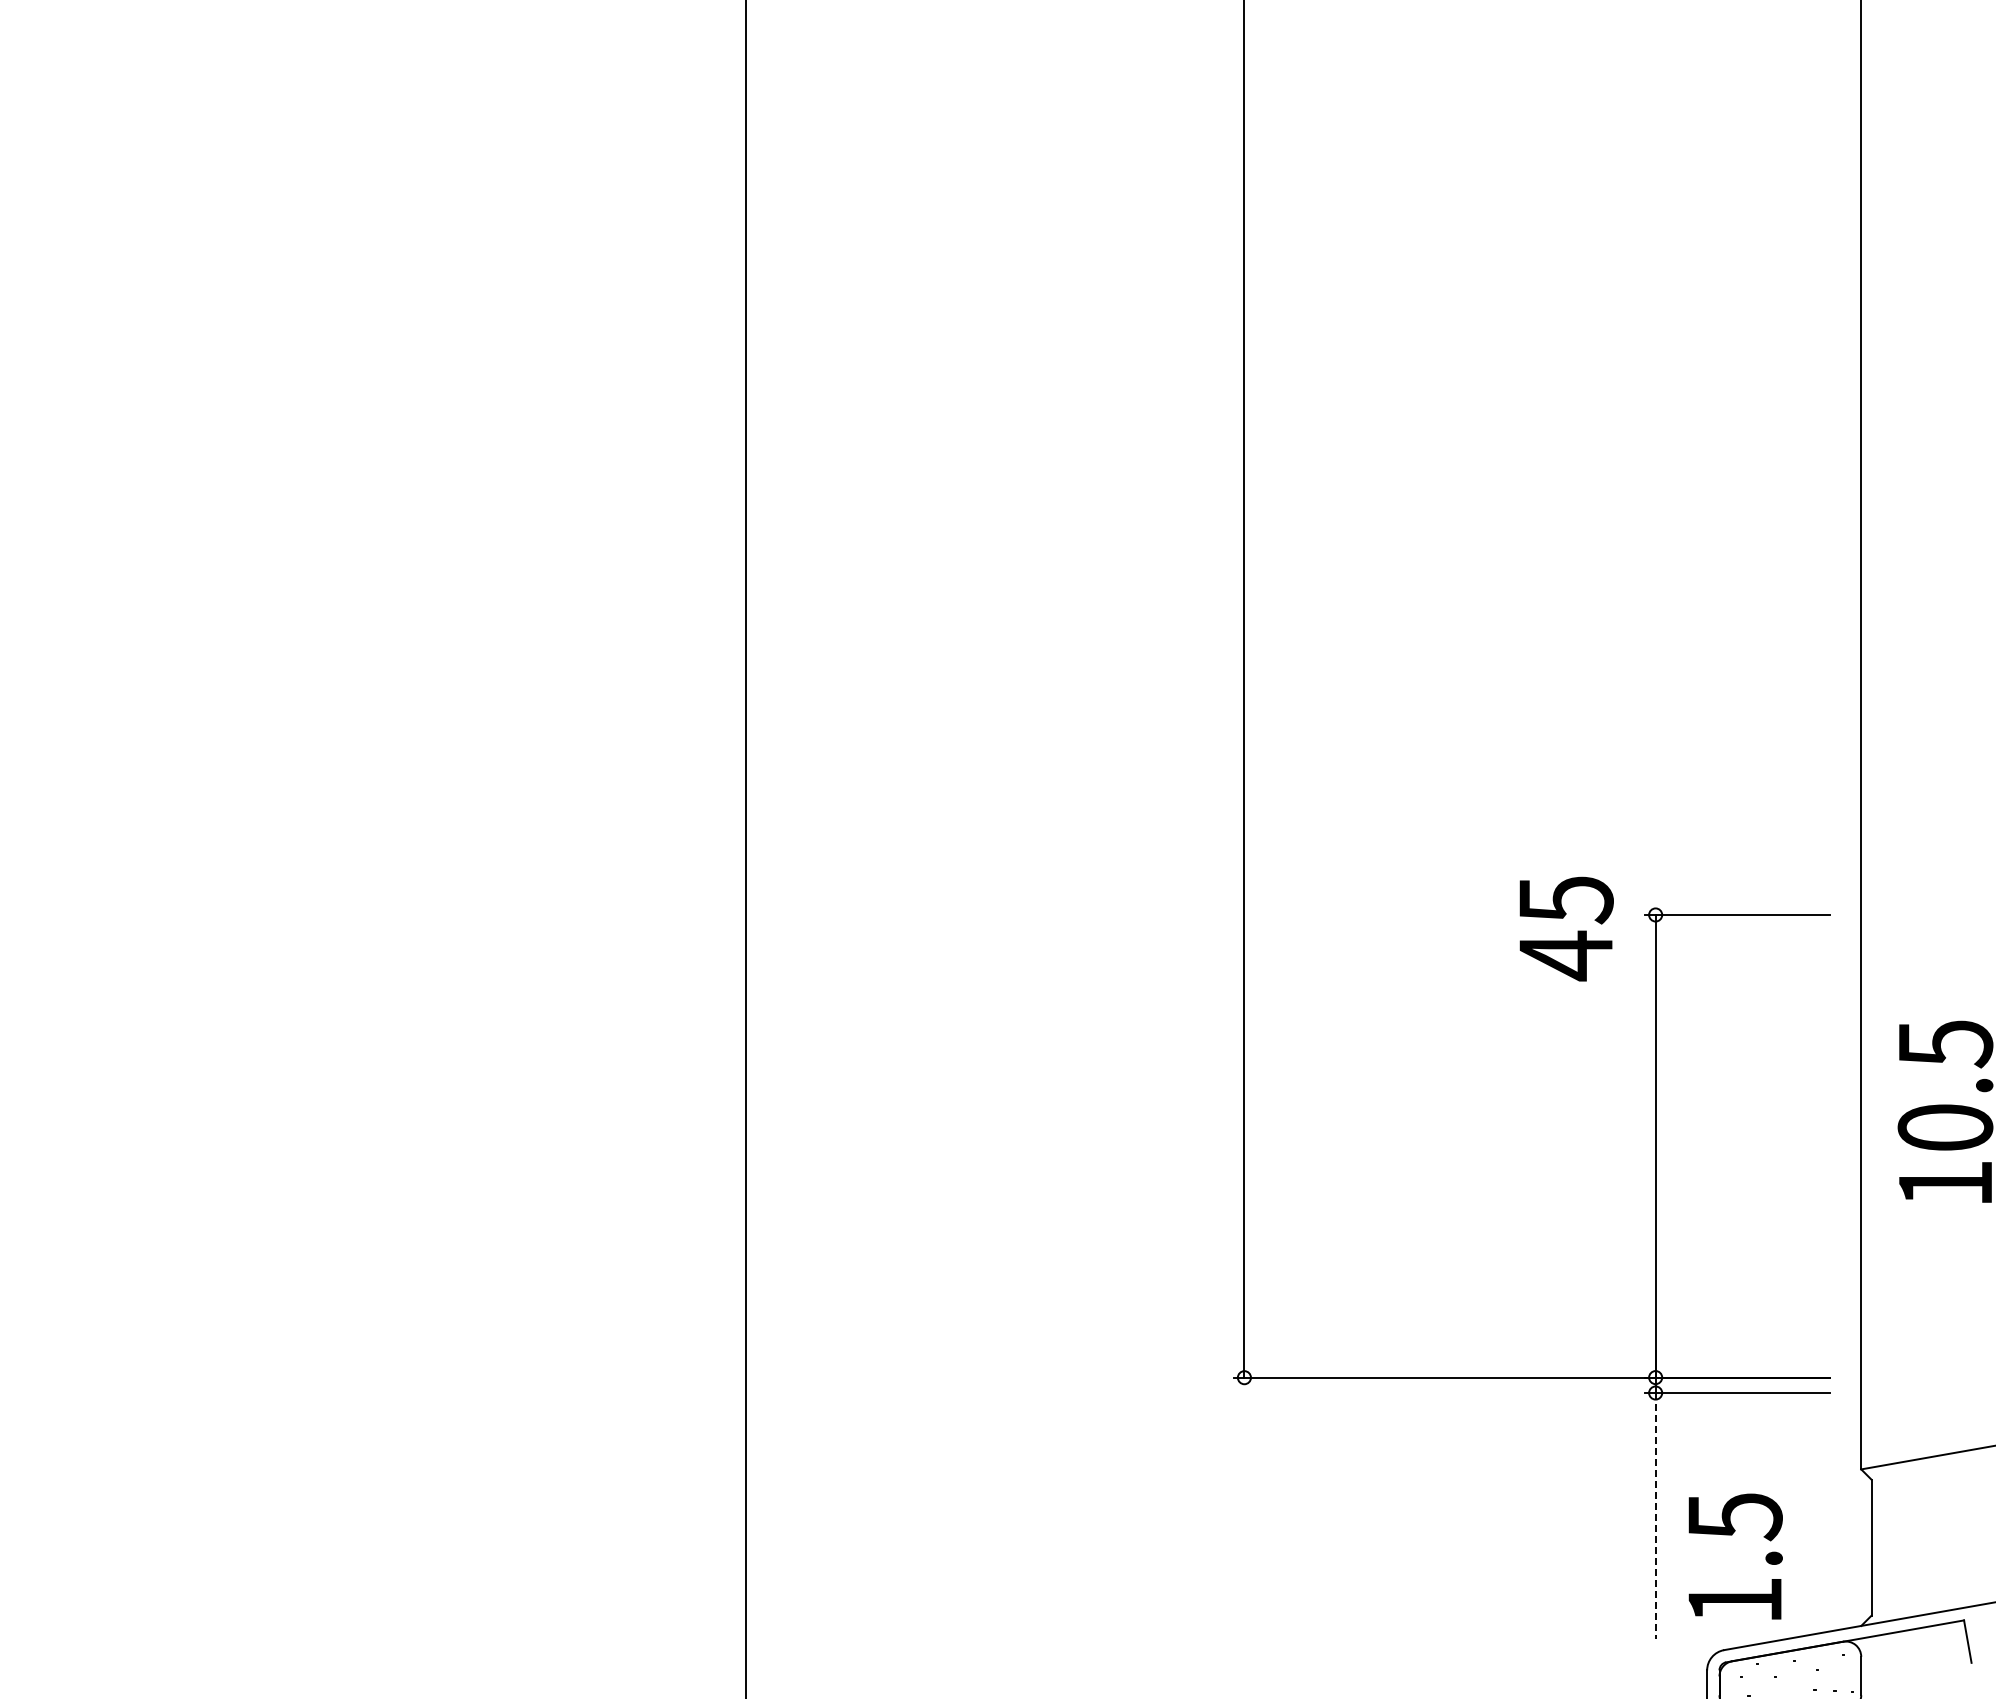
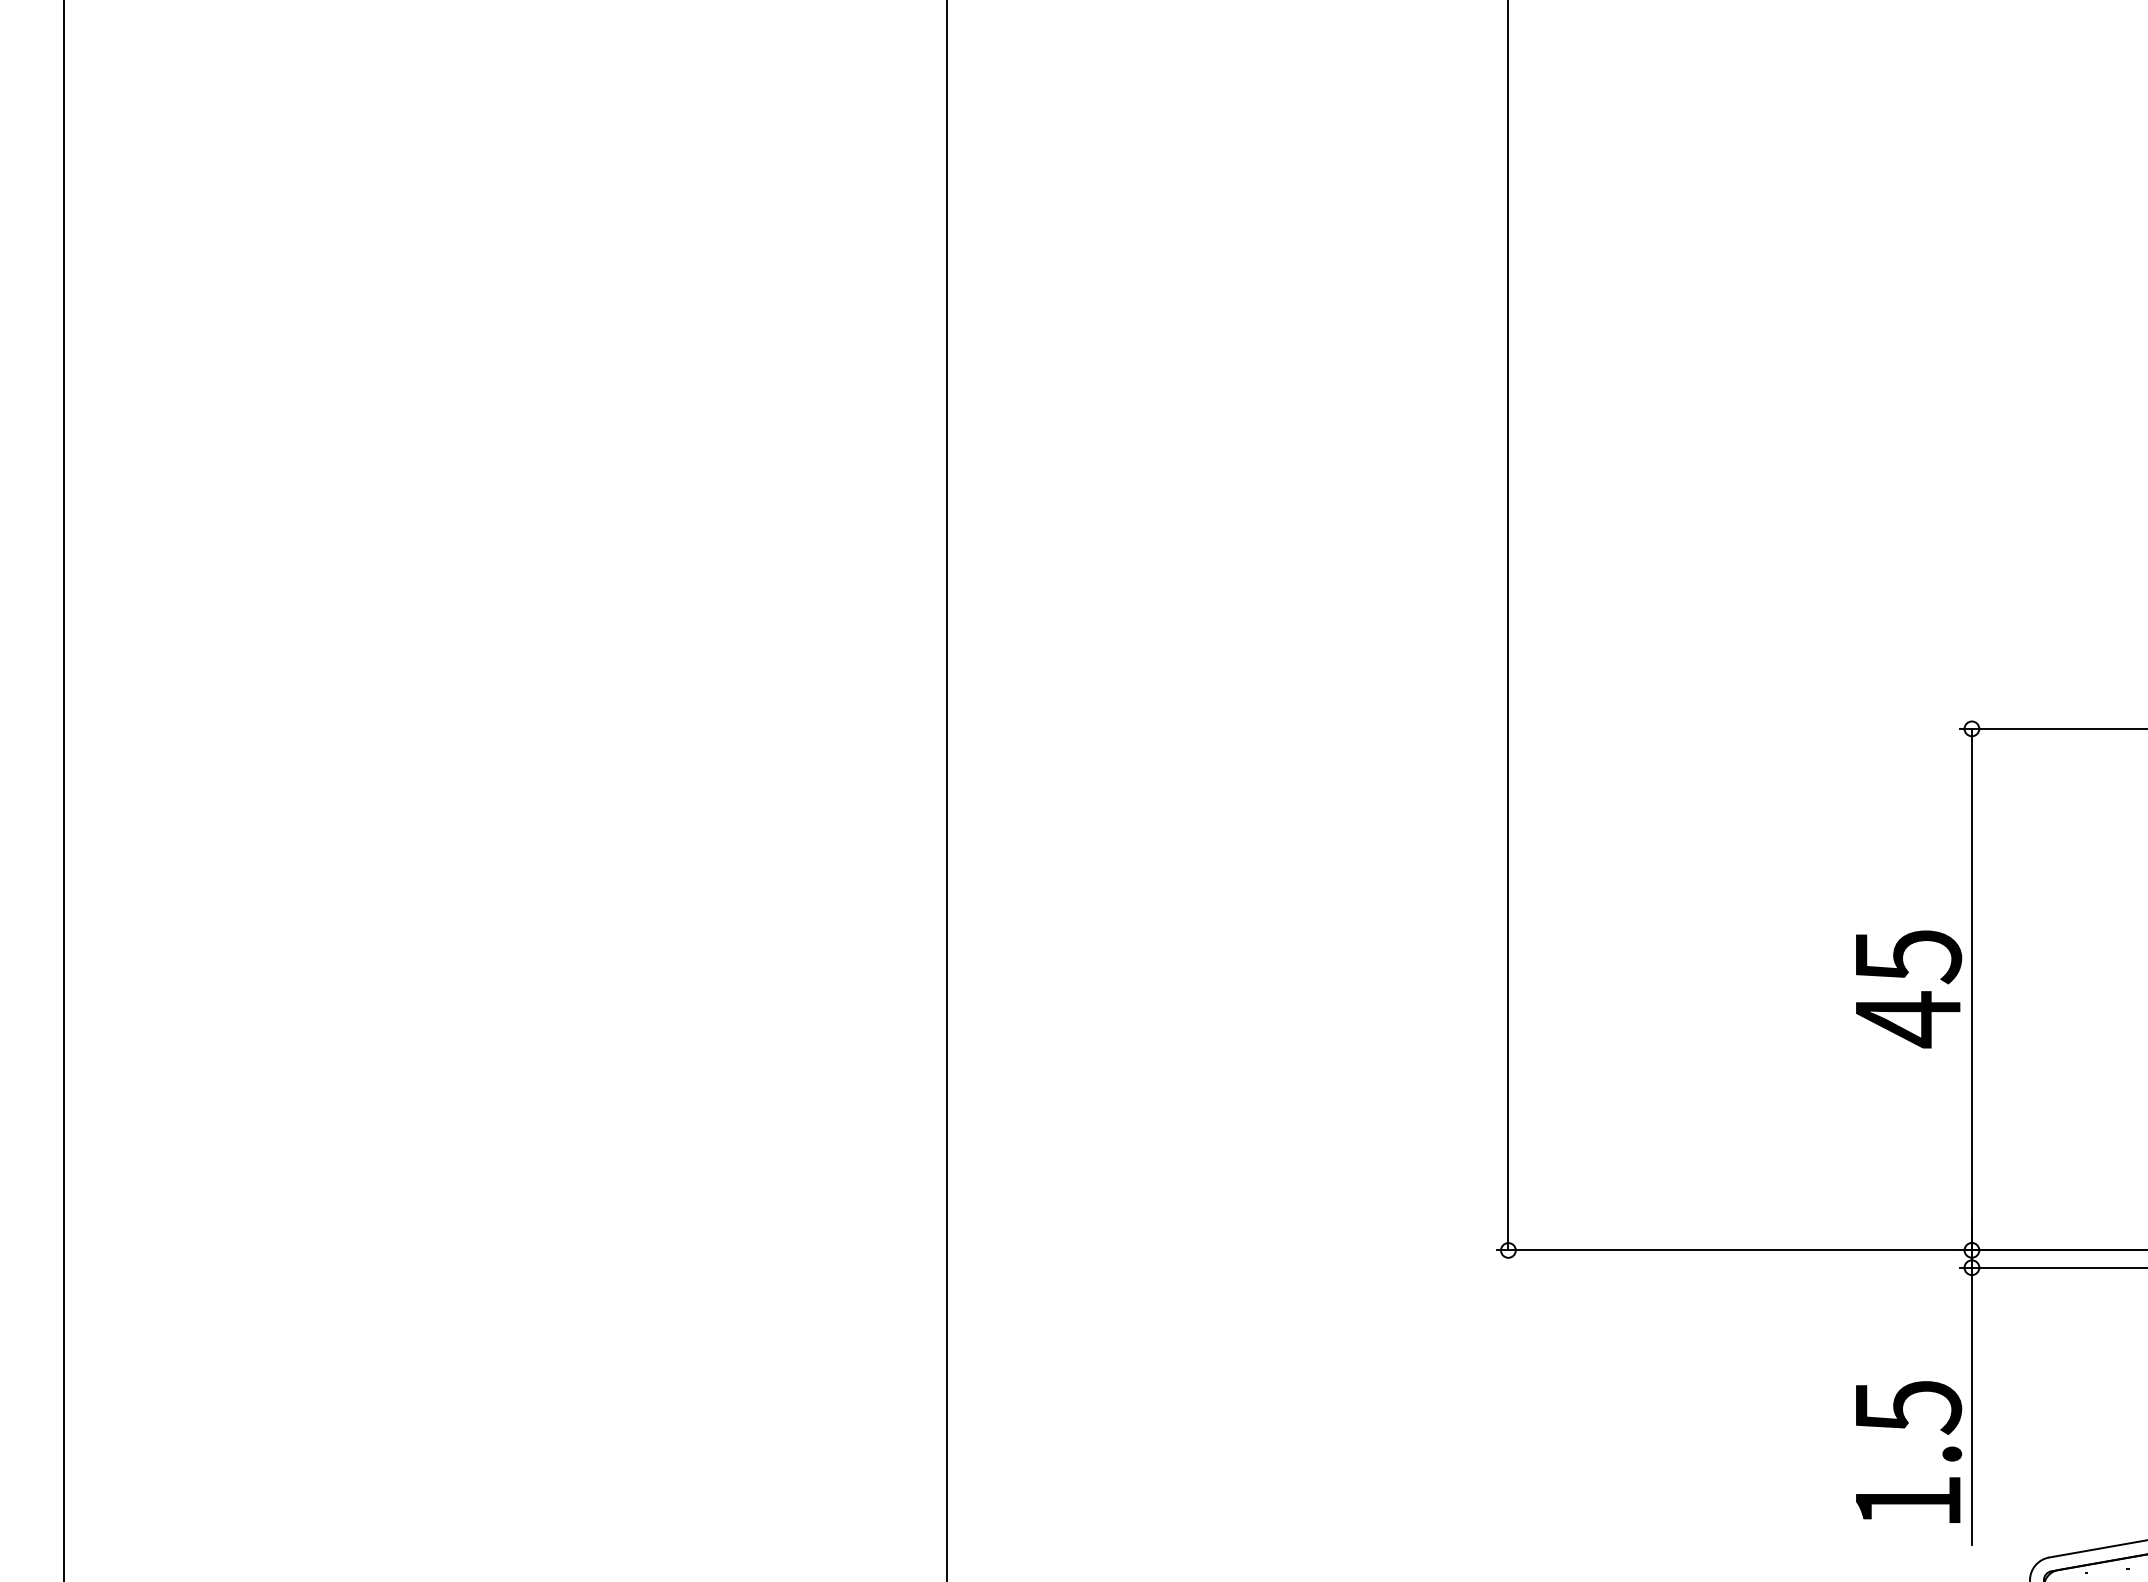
text: (1566, 928) -> (1908, 988), moved
line: (1655, 1515) -> (1971, 1405), dashed -> solid
text: (1735, 1556) -> (1908, 1452), moved

